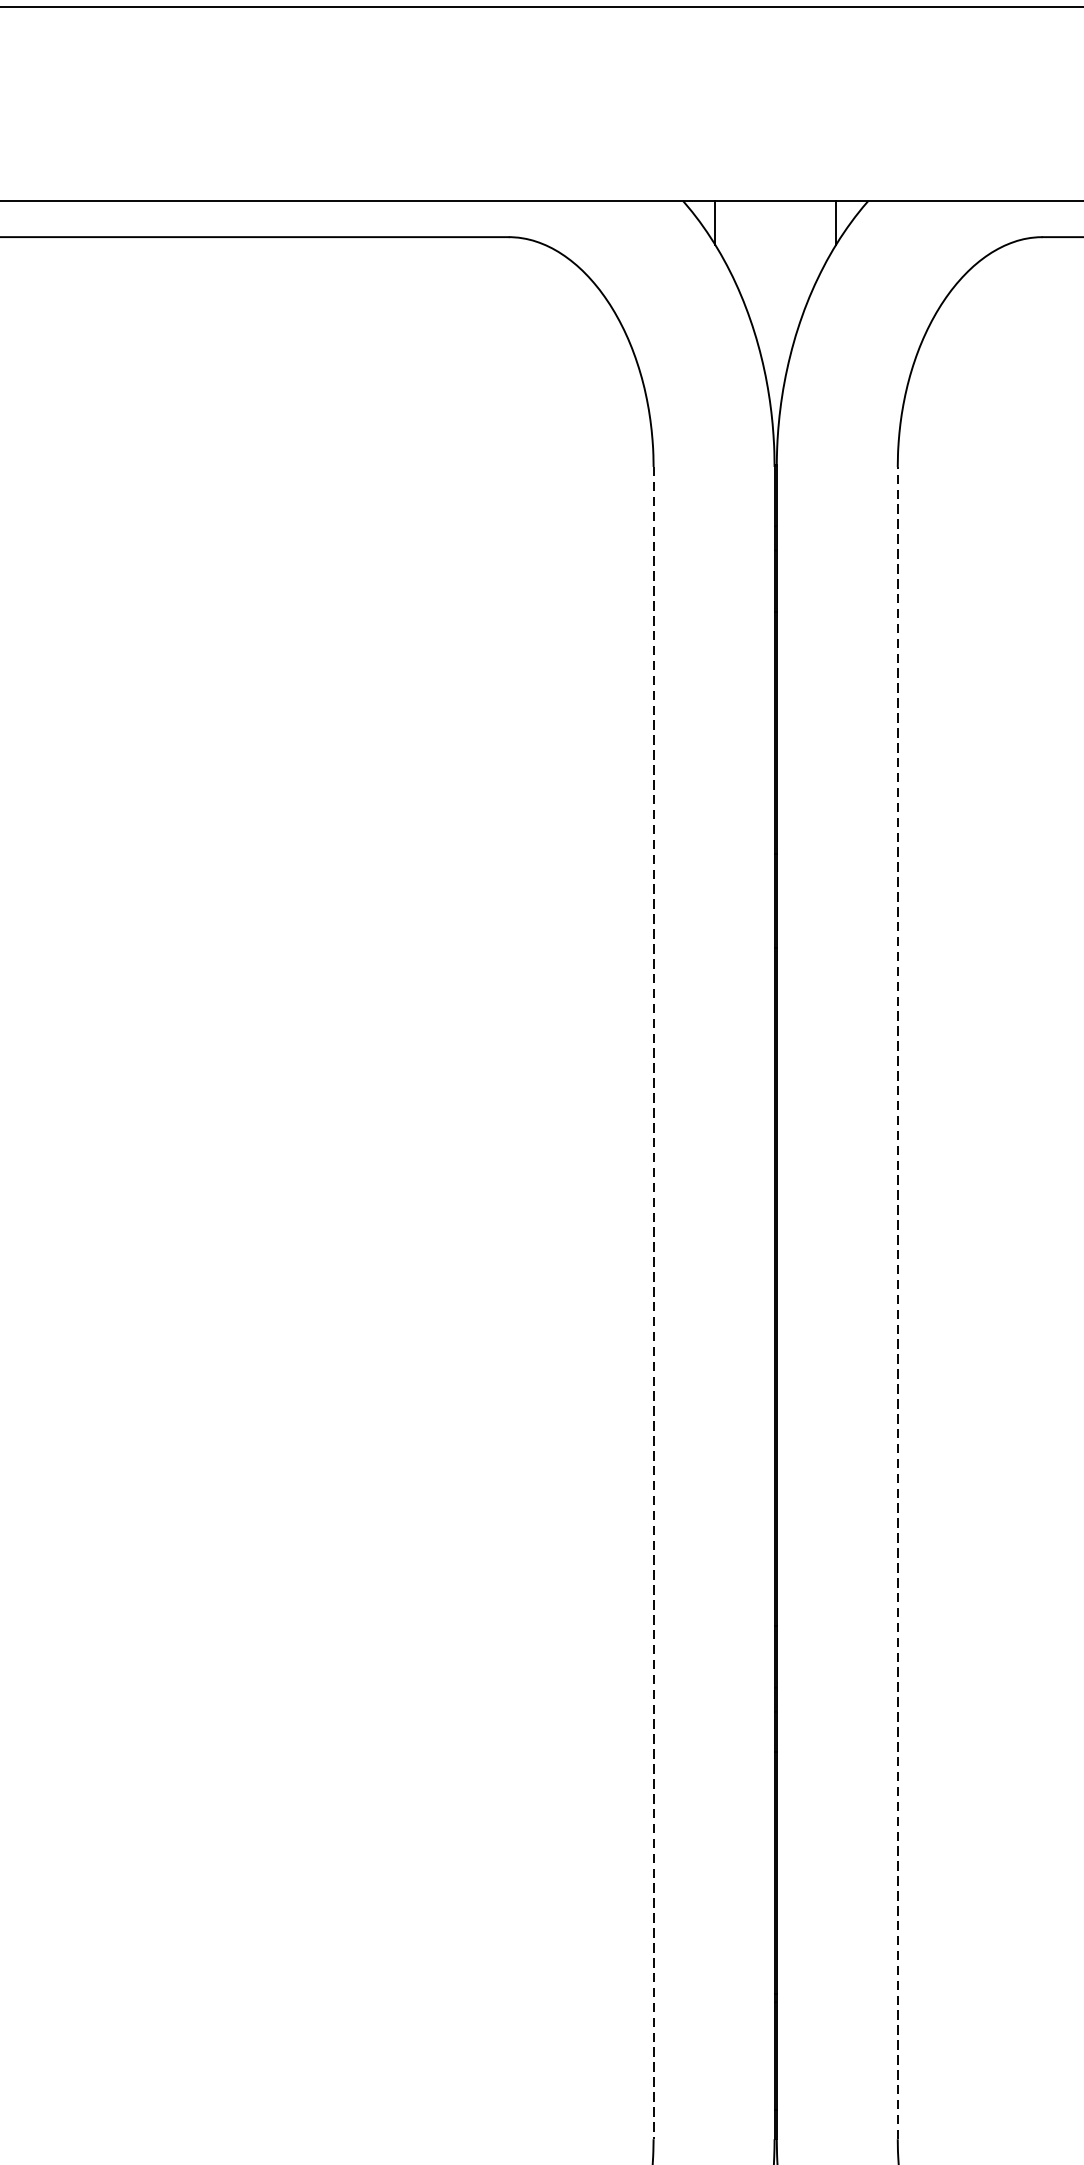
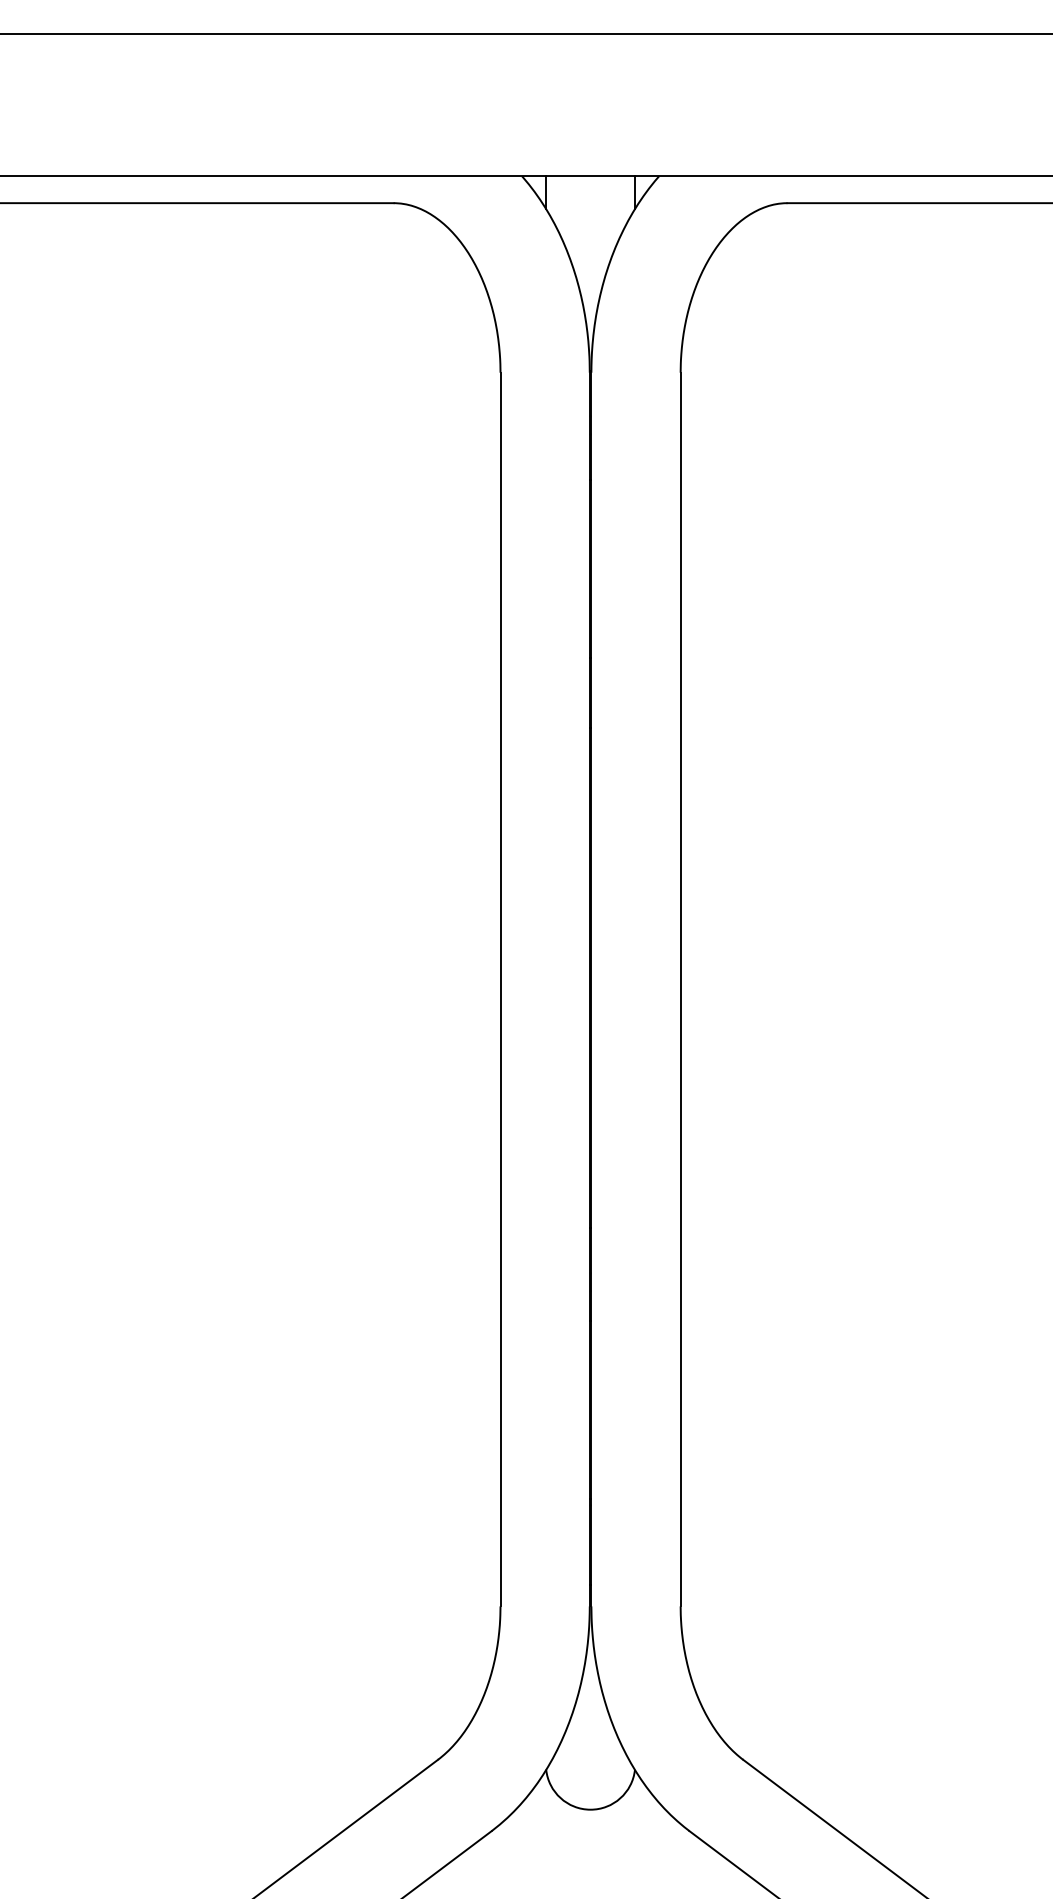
line: (653, 1303) -> (500, 989), dashed -> solid
line: (897, 1303) -> (680, 989), dashed -> solid

